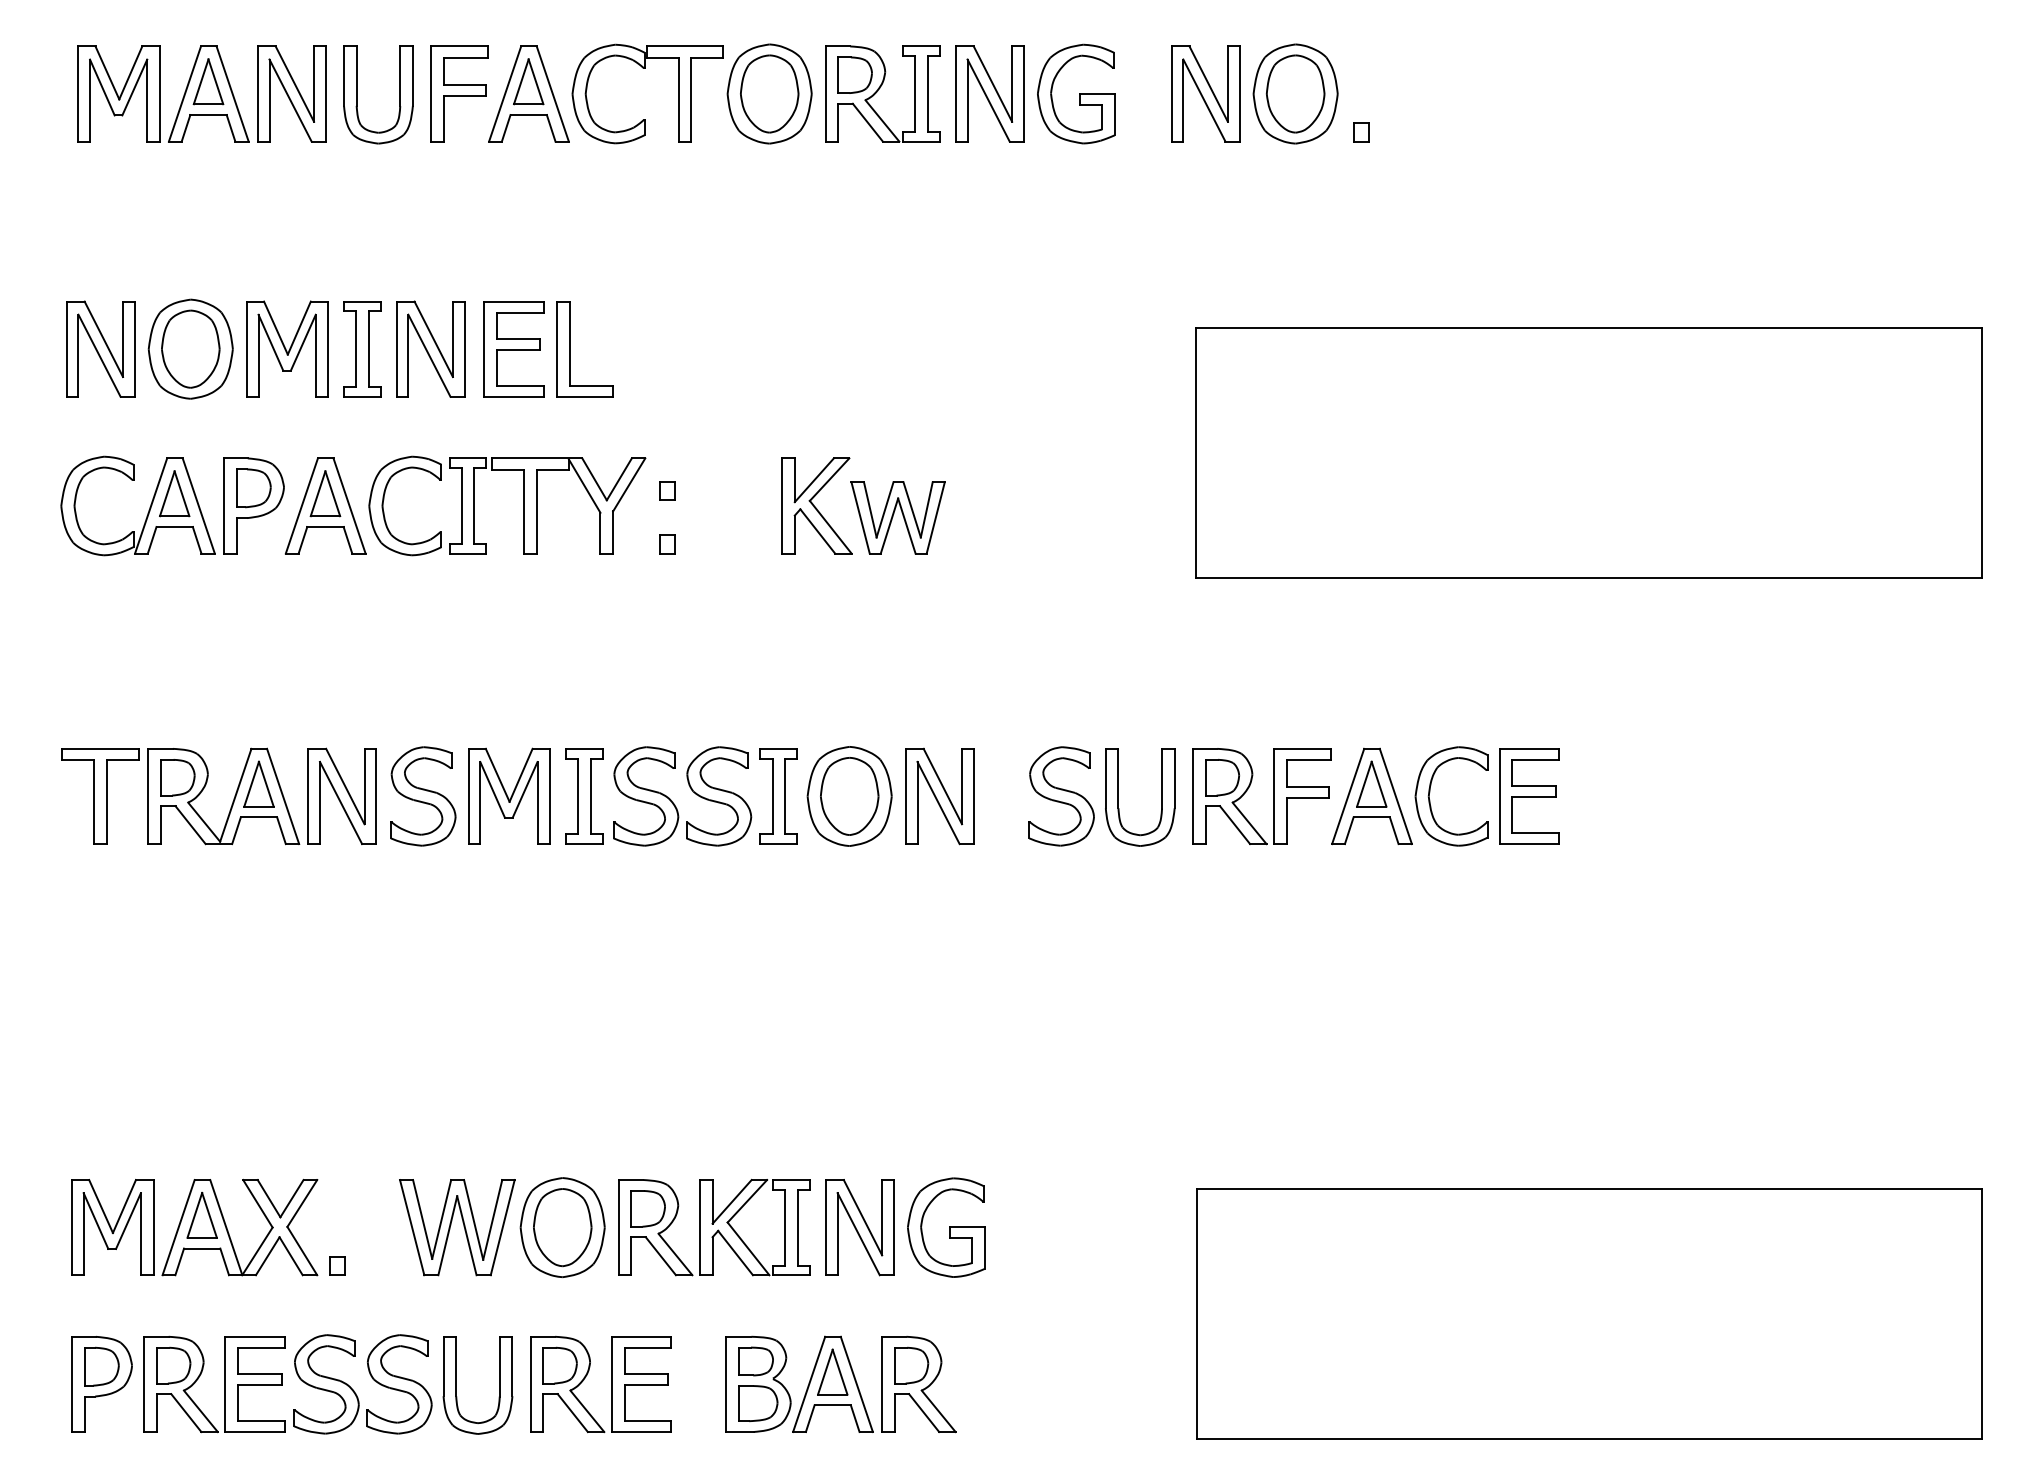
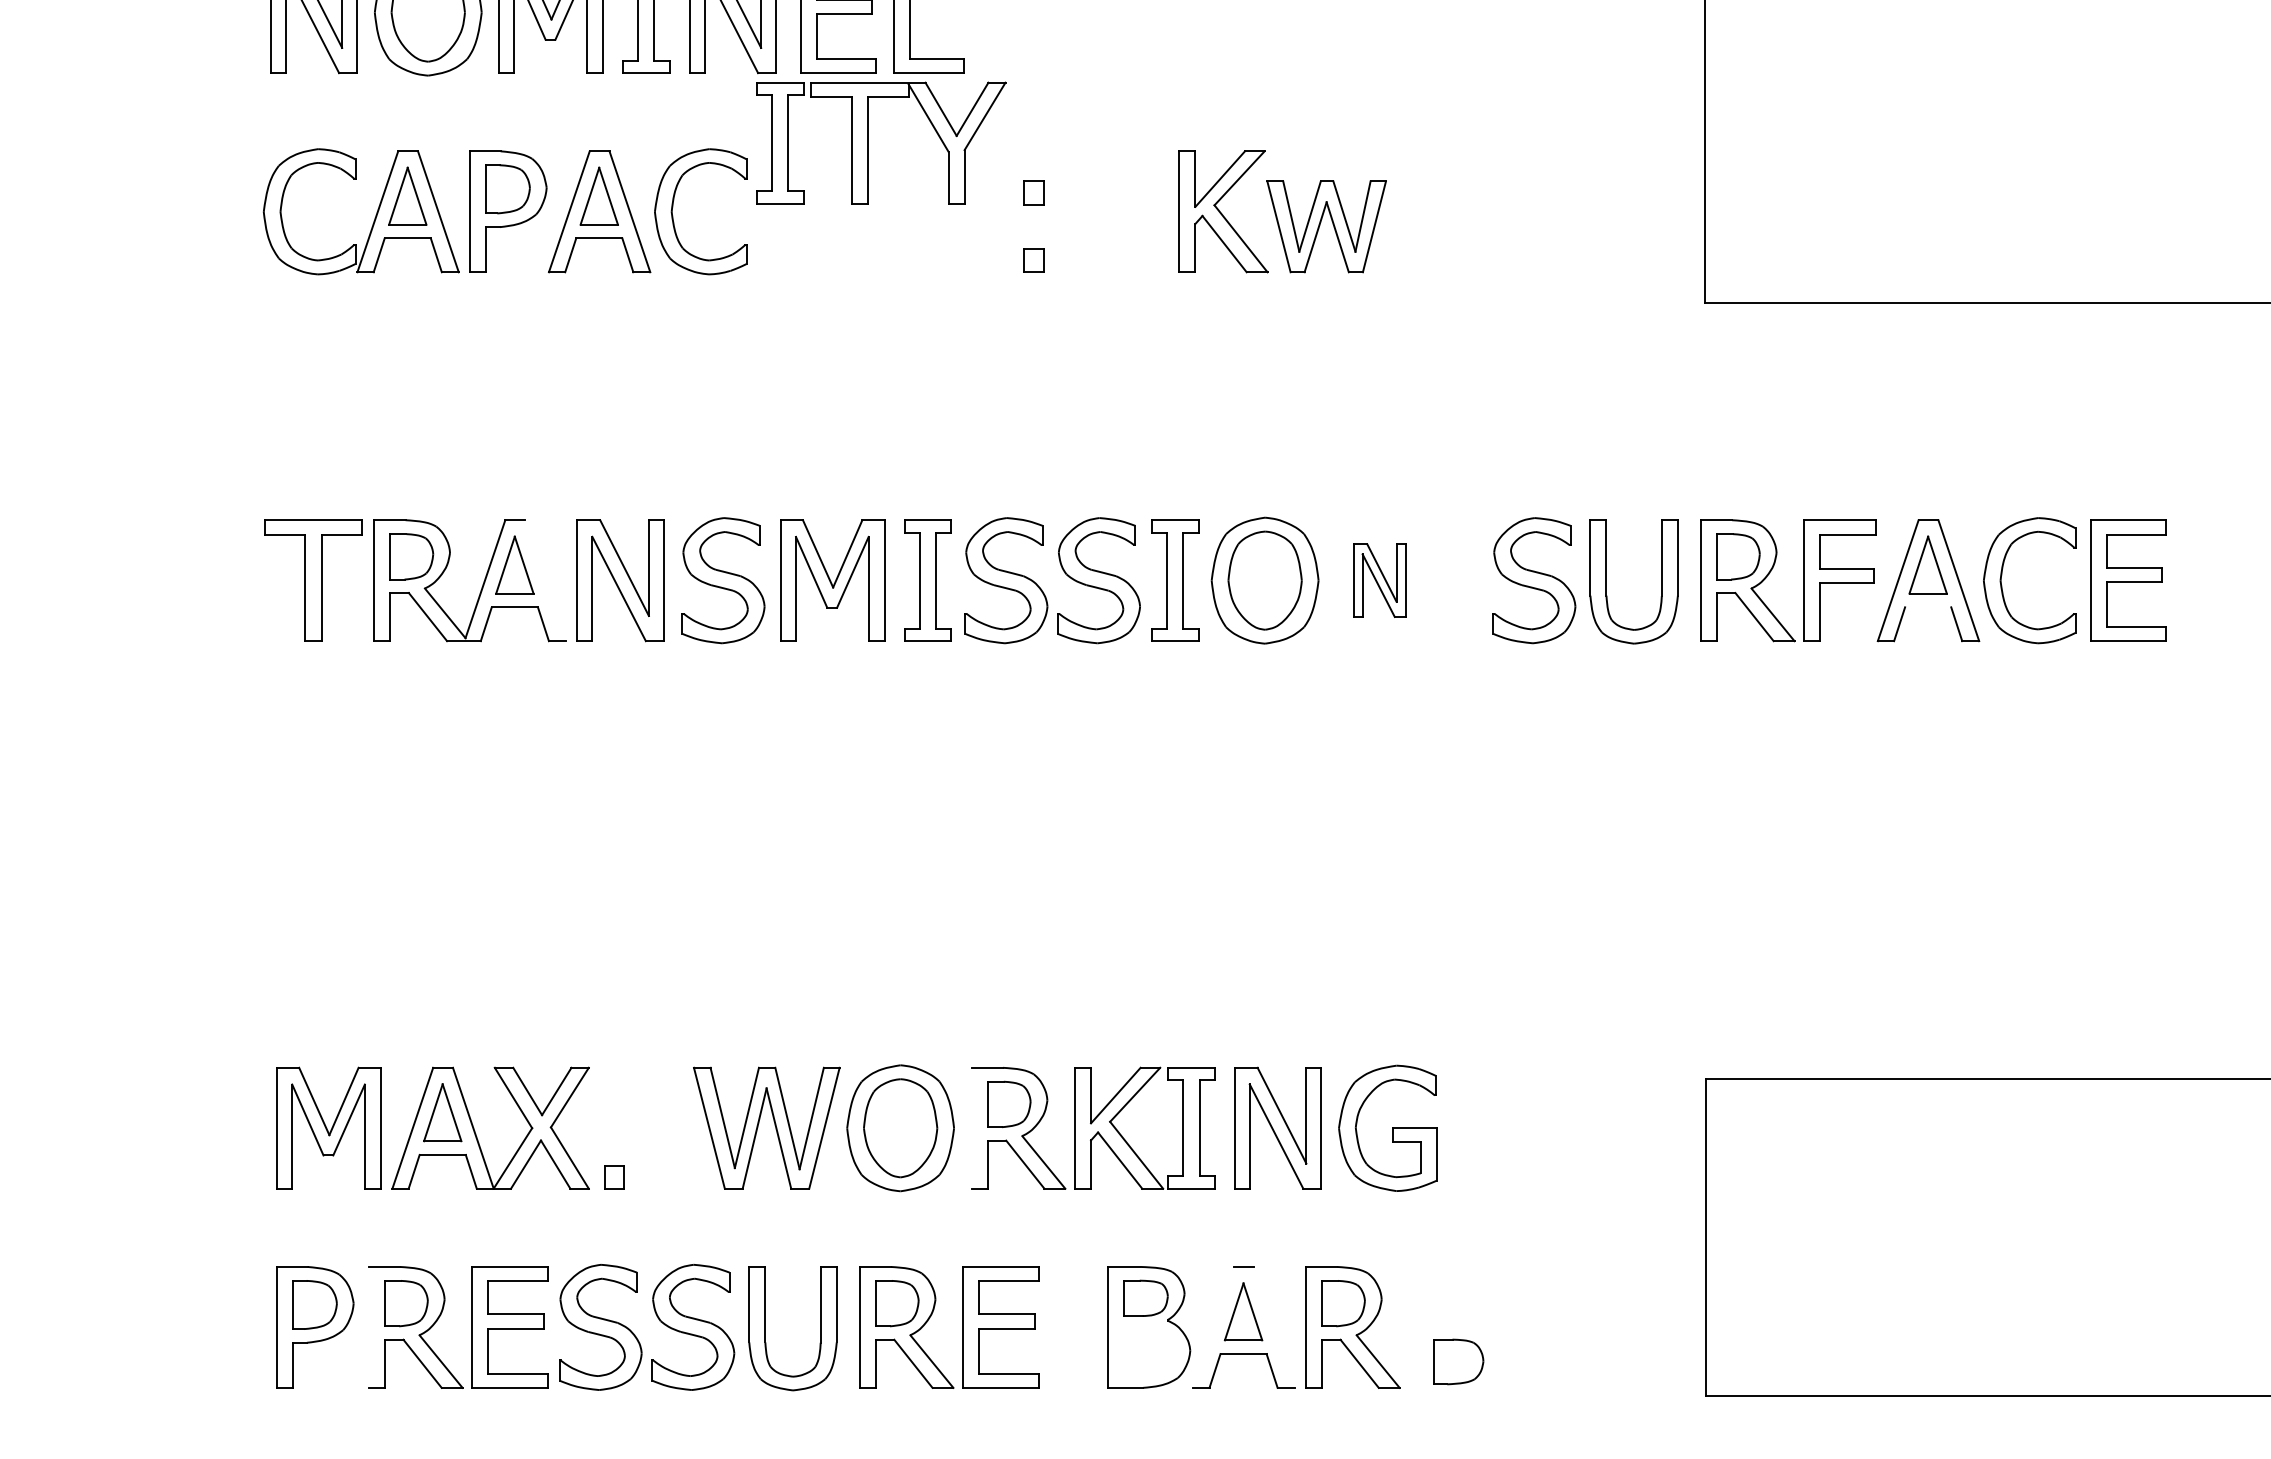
part: (537, 505) -> (868, 142), moved
line: (283, 796) -> (545, 580), removed
part: (939, 796) -> (1379, 580), size x0.6
line: (1371, 817) -> (1927, 607), removed
line: (618, 1227) -> (971, 1128), removed
line: (144, 1384) -> (369, 1327), removed
line: (809, 1384) -> (1214, 1327), removed
line: (856, 1384) -> (1273, 1327), removed
part: (758, 1403) -> (1459, 1361), moved

